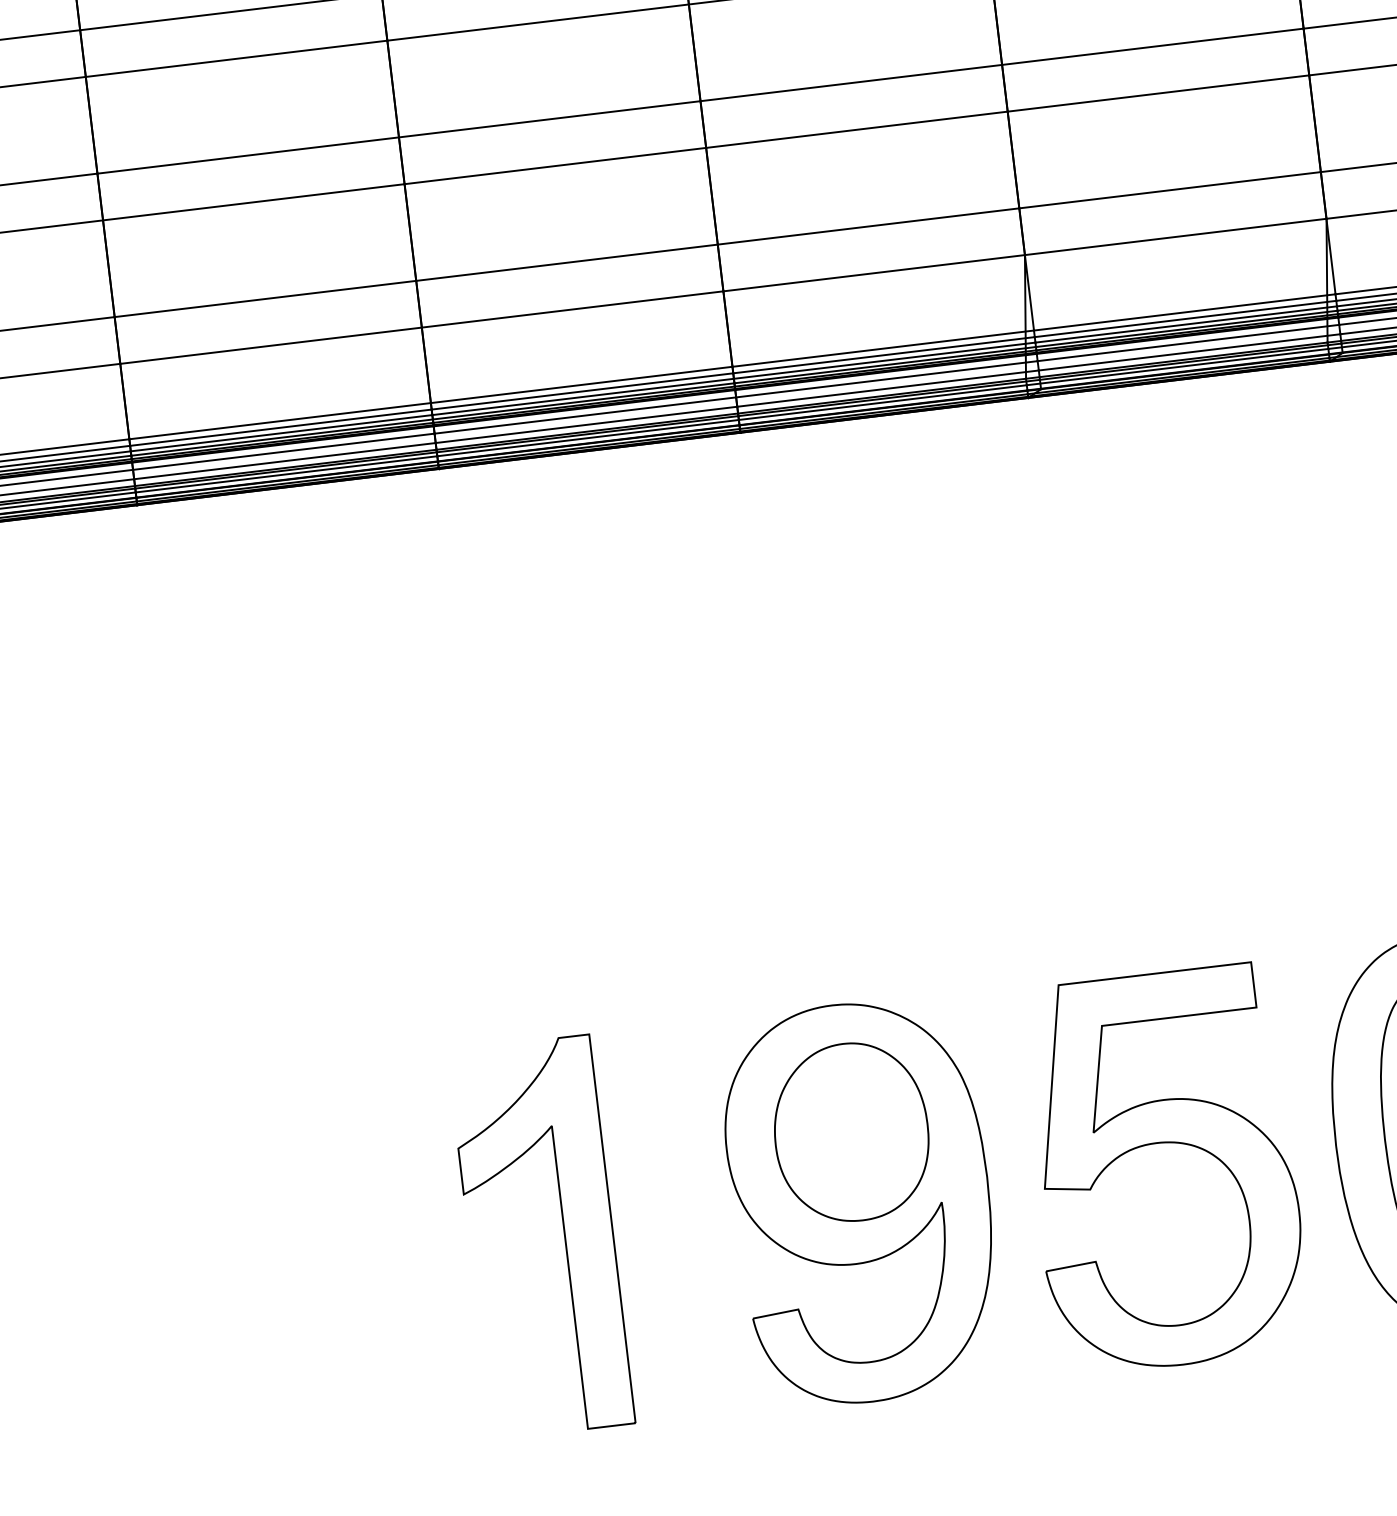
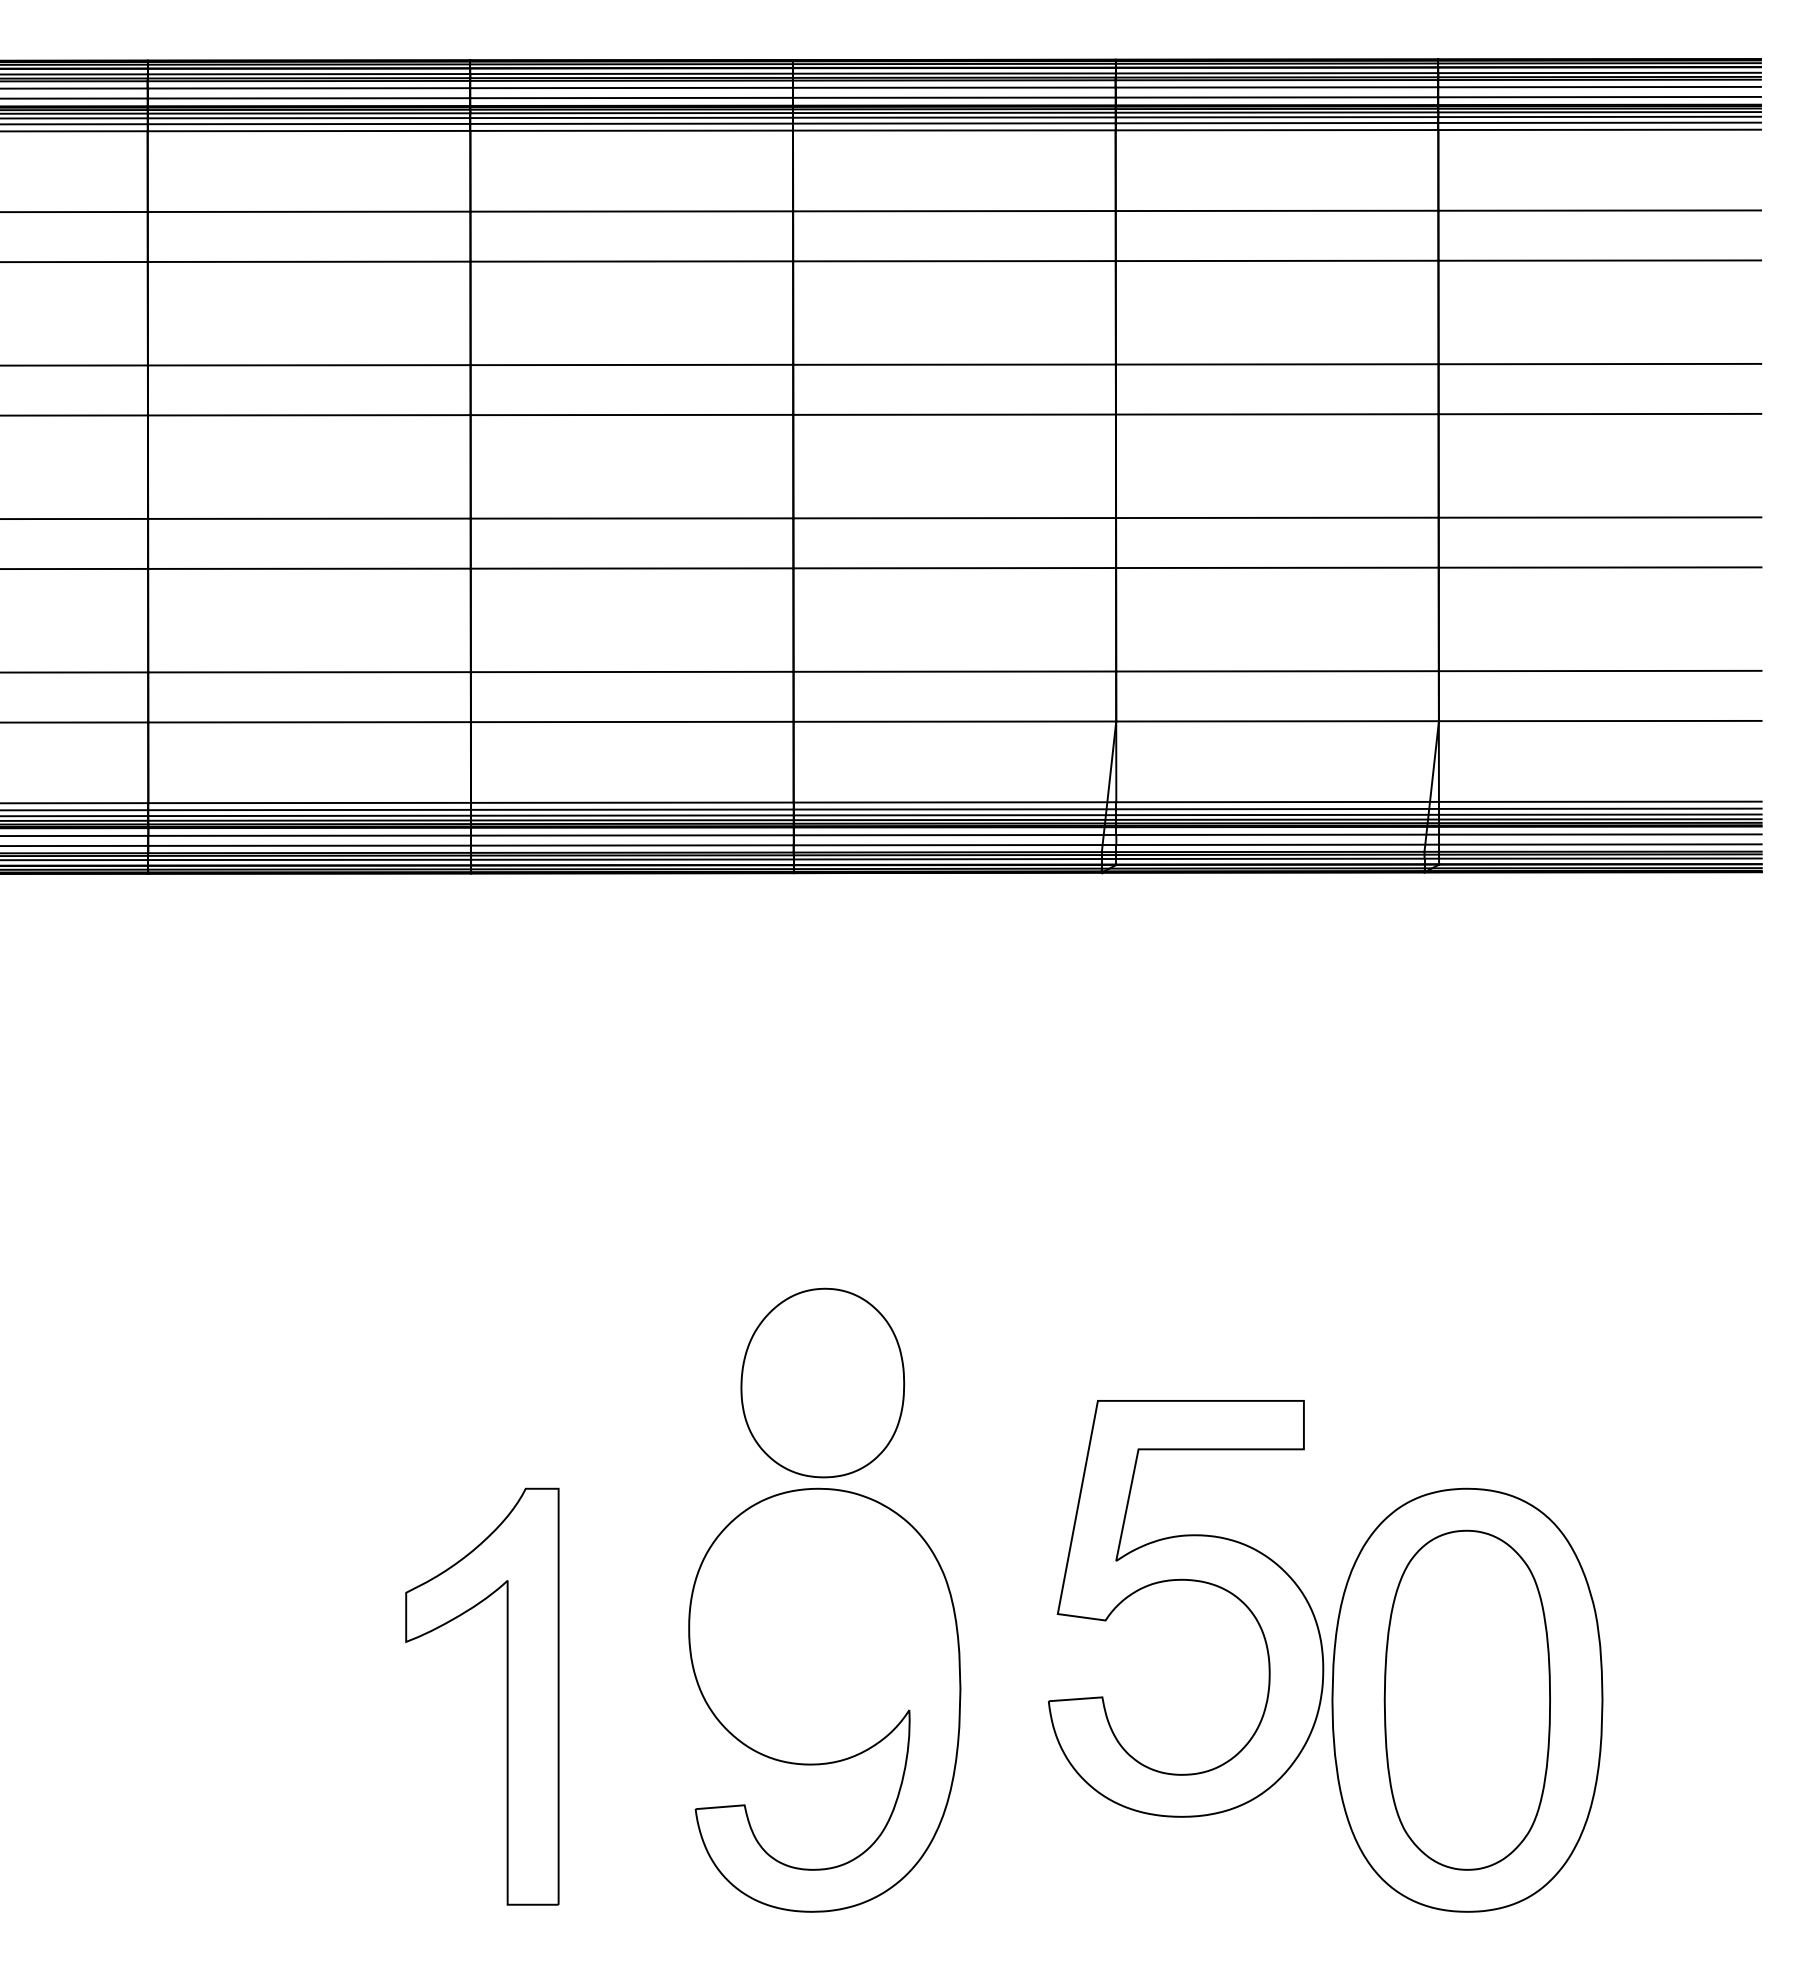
part: (851, 1131) -> (822, 1382), moved
part: (1165, 1143) -> (1190, 1581), moved

